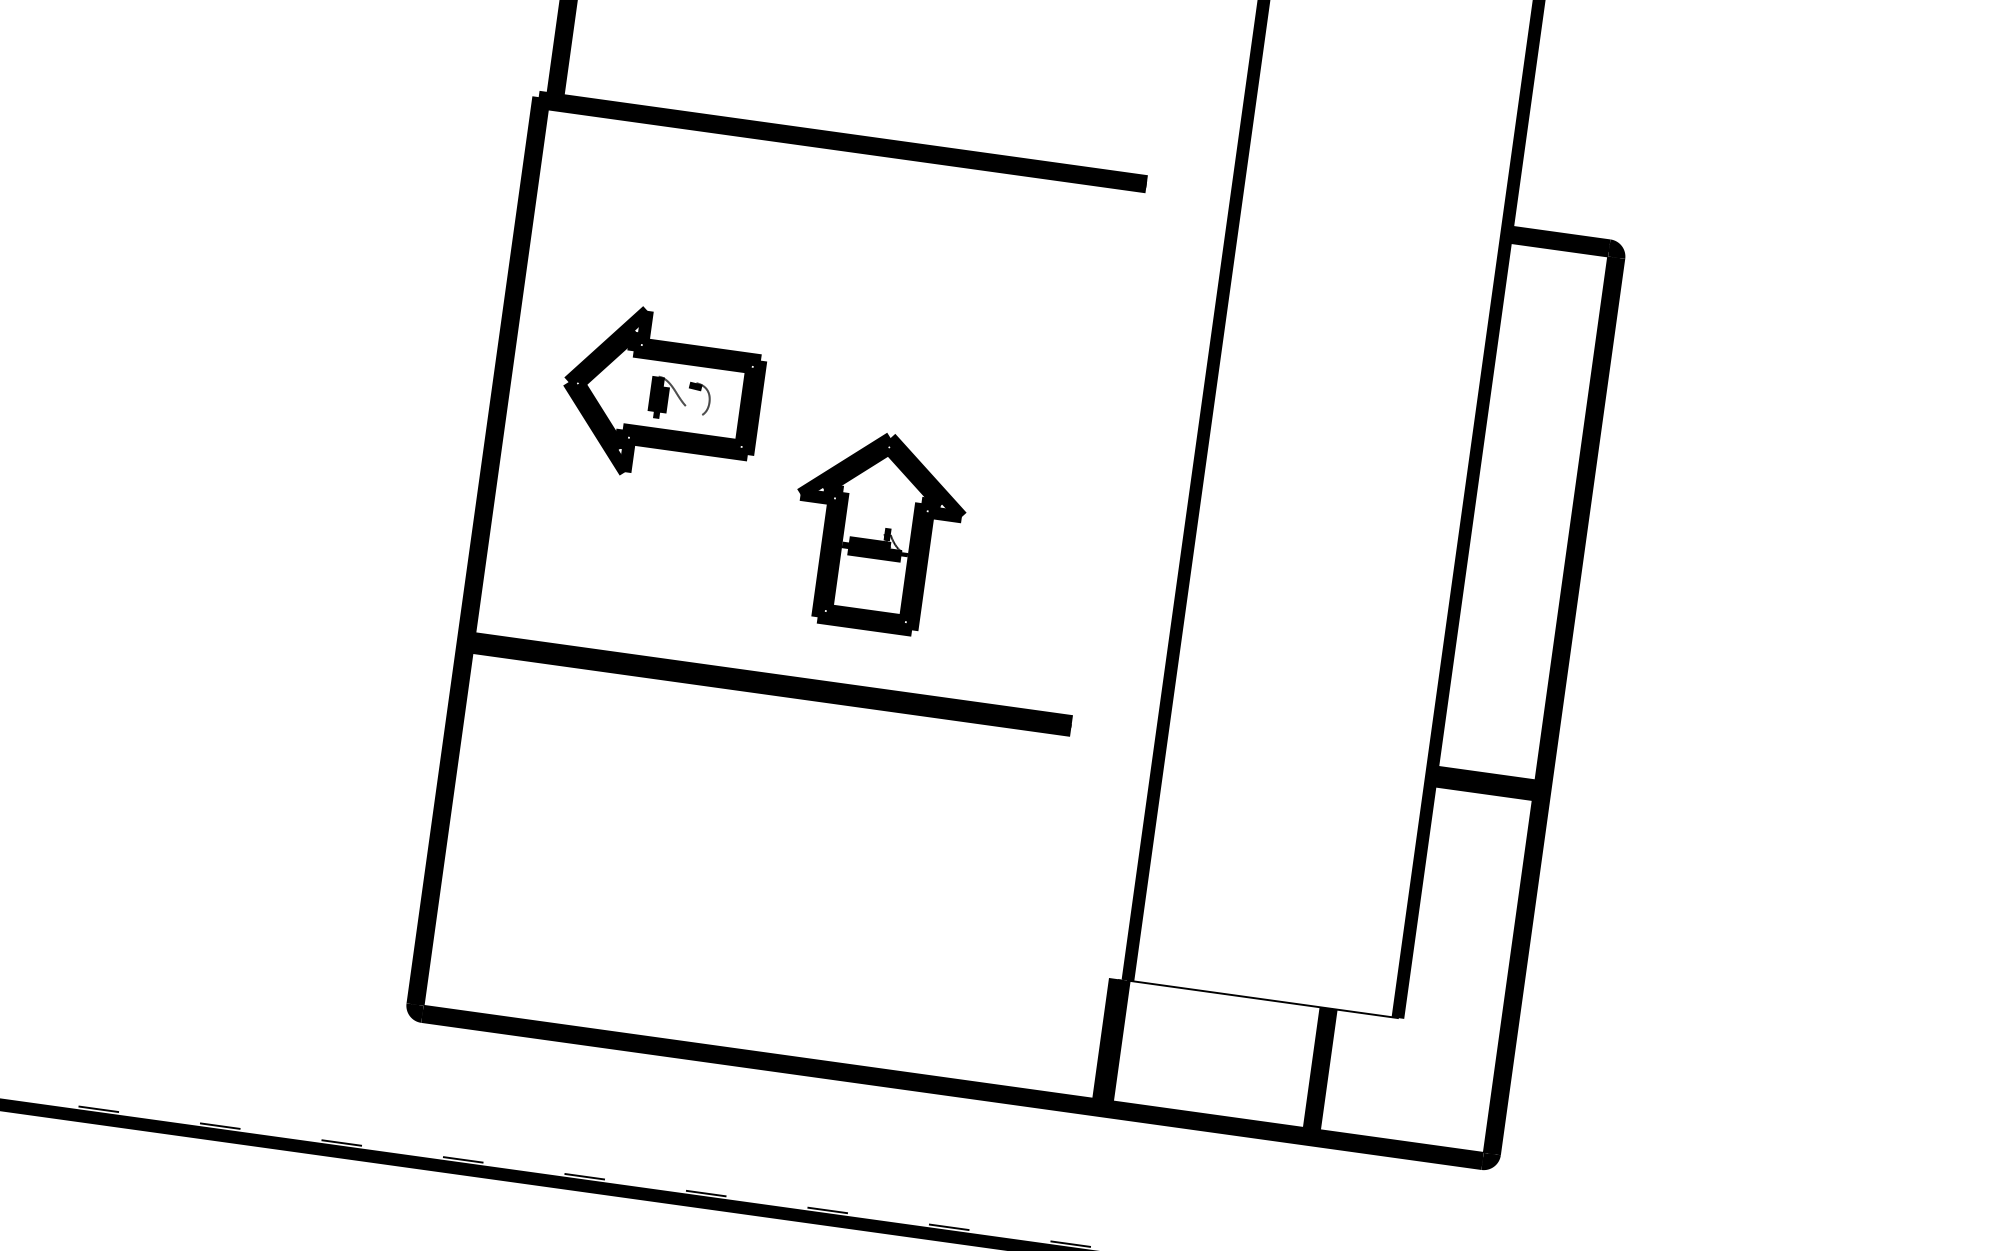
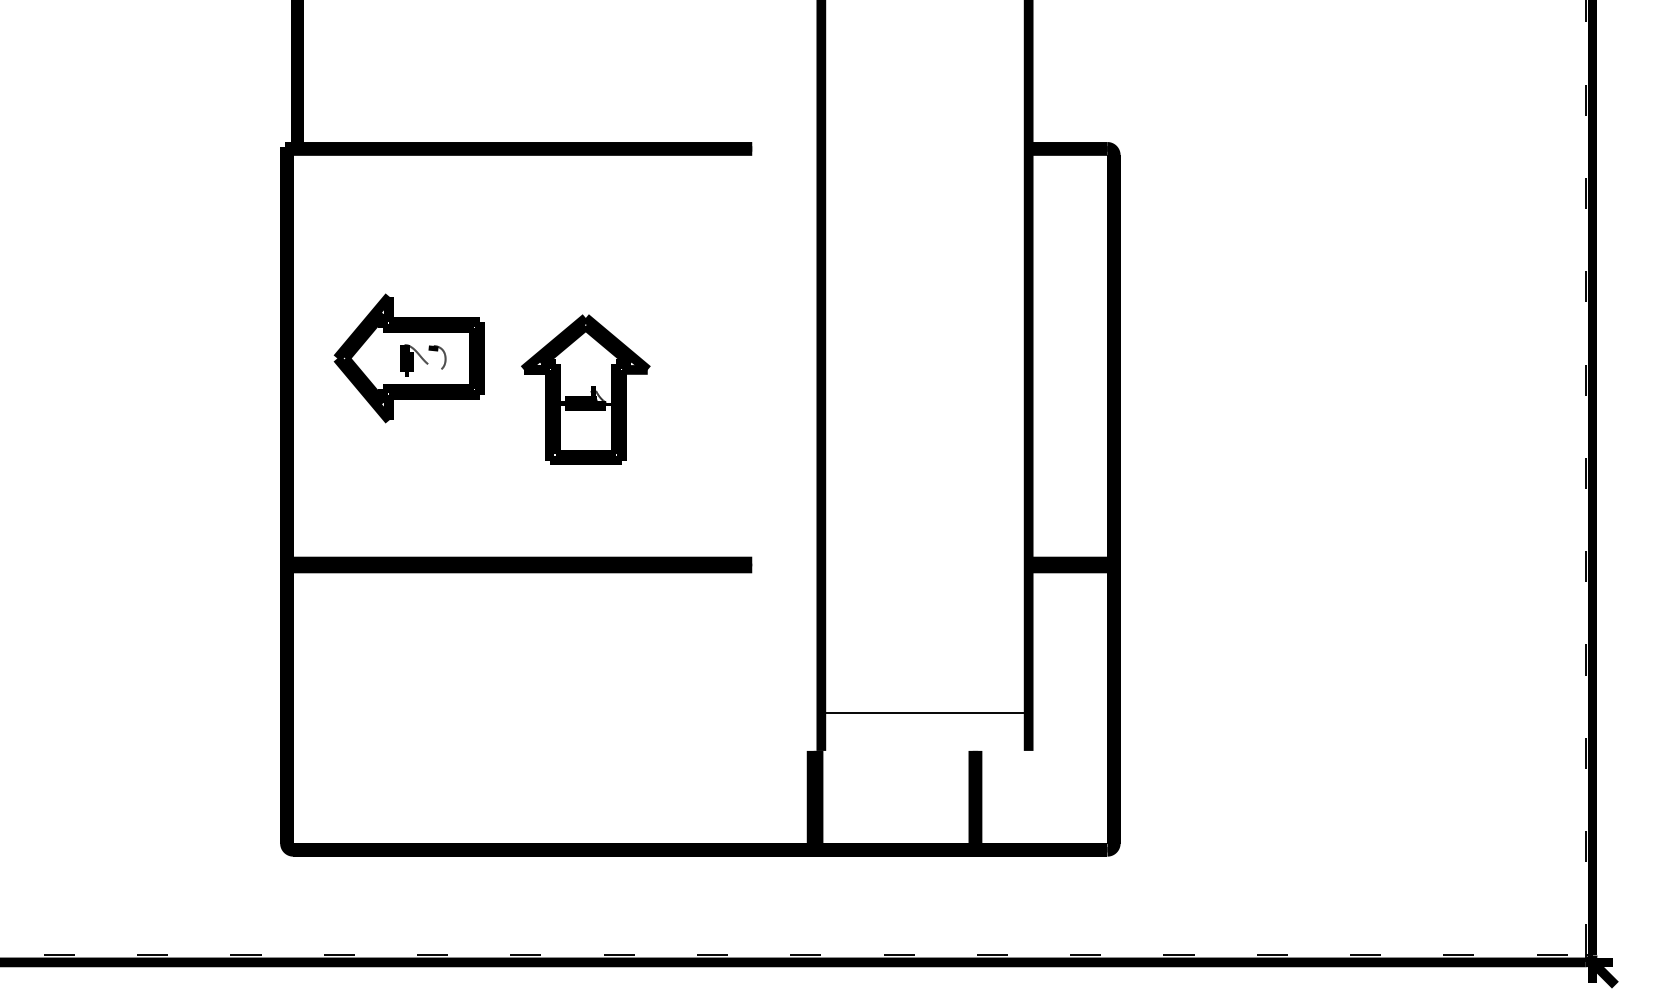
part: (877, 531) -> (585, 389), moved
line: (1262, 998) -> (924, 712), moved

